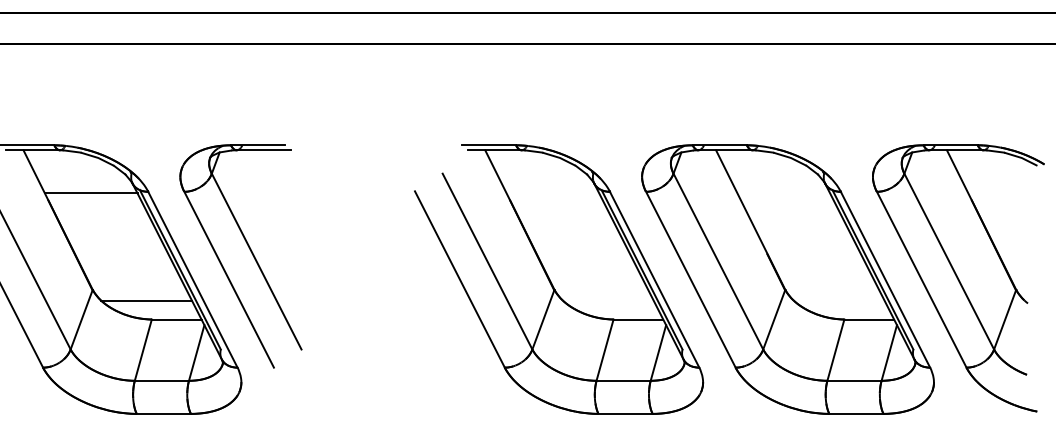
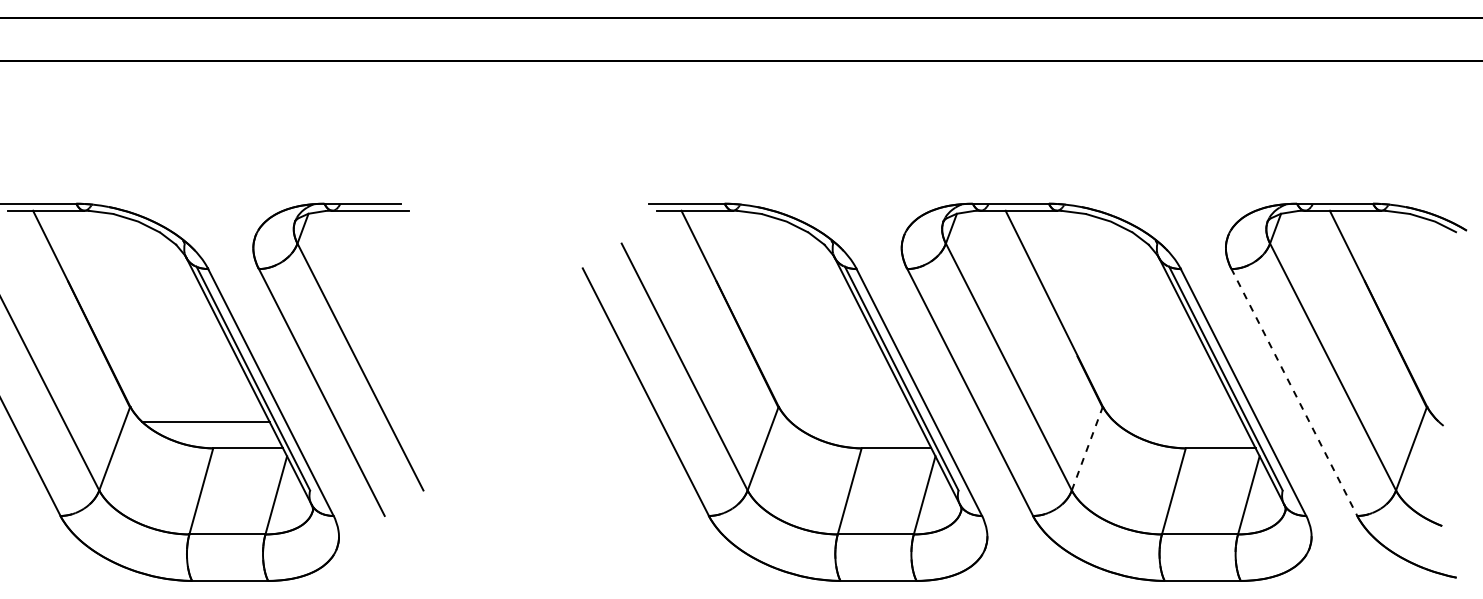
line: (91, 193) -> (128, 271), removed
line: (921, 279) -> (1294, 392), solid -> dashed
line: (774, 319) -> (1087, 448), solid -> dashed

